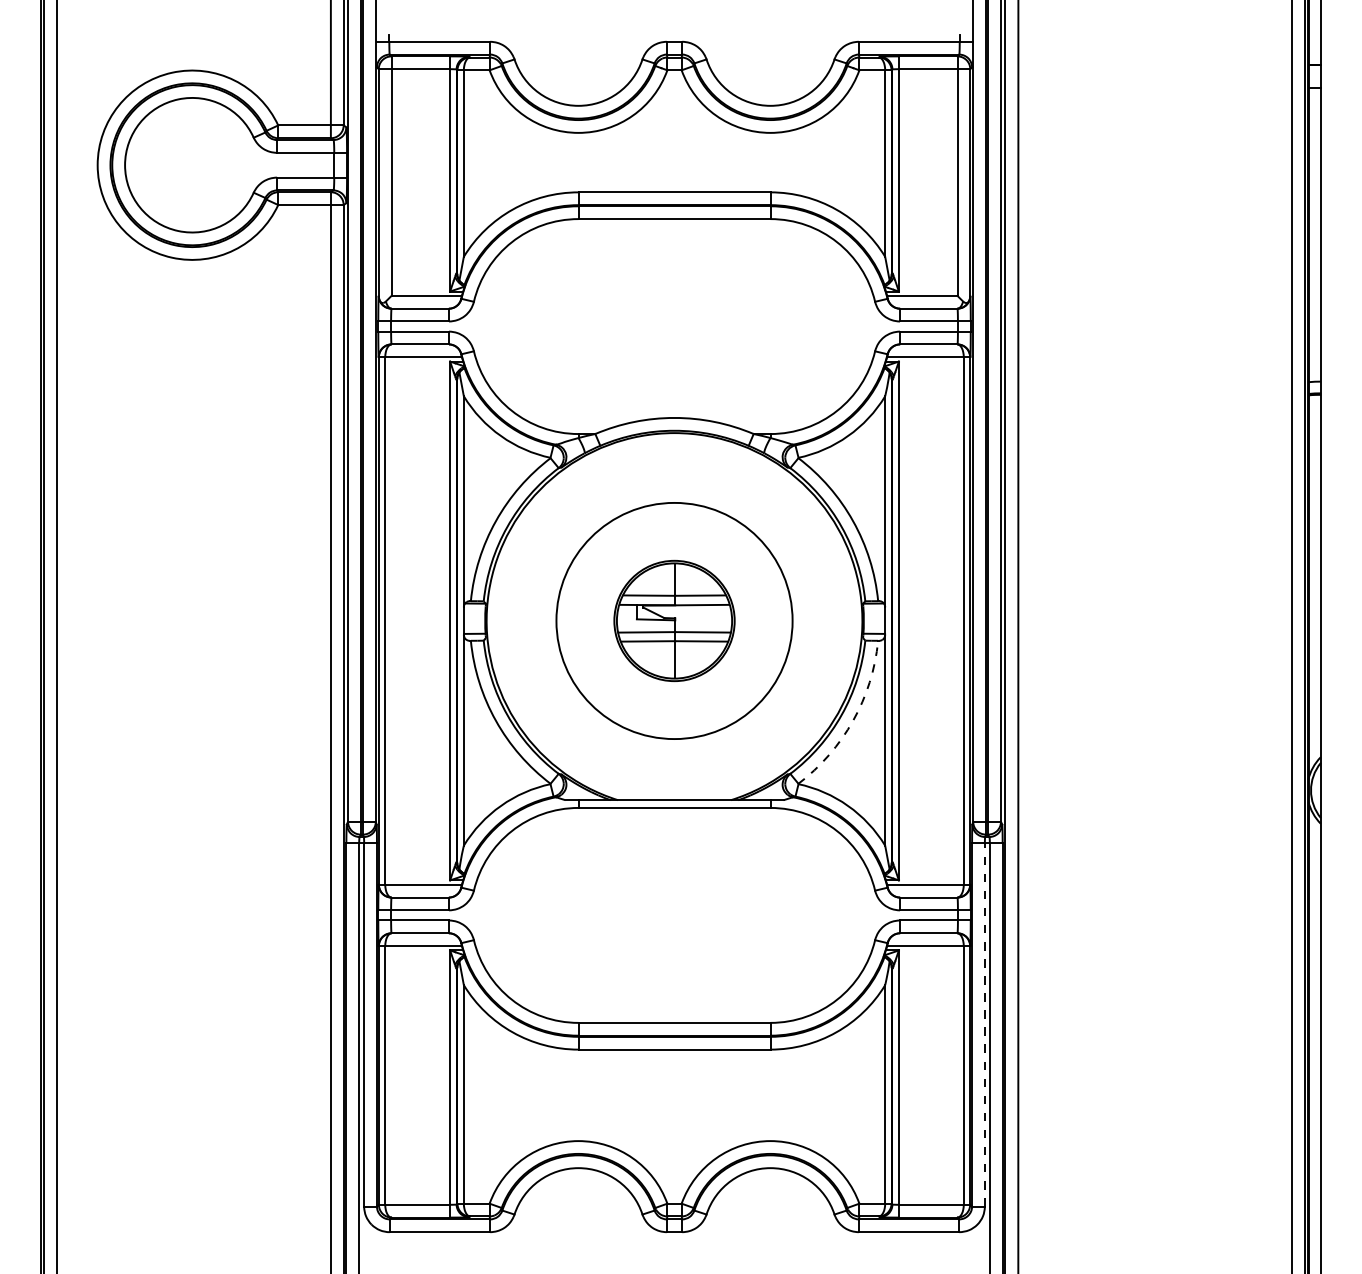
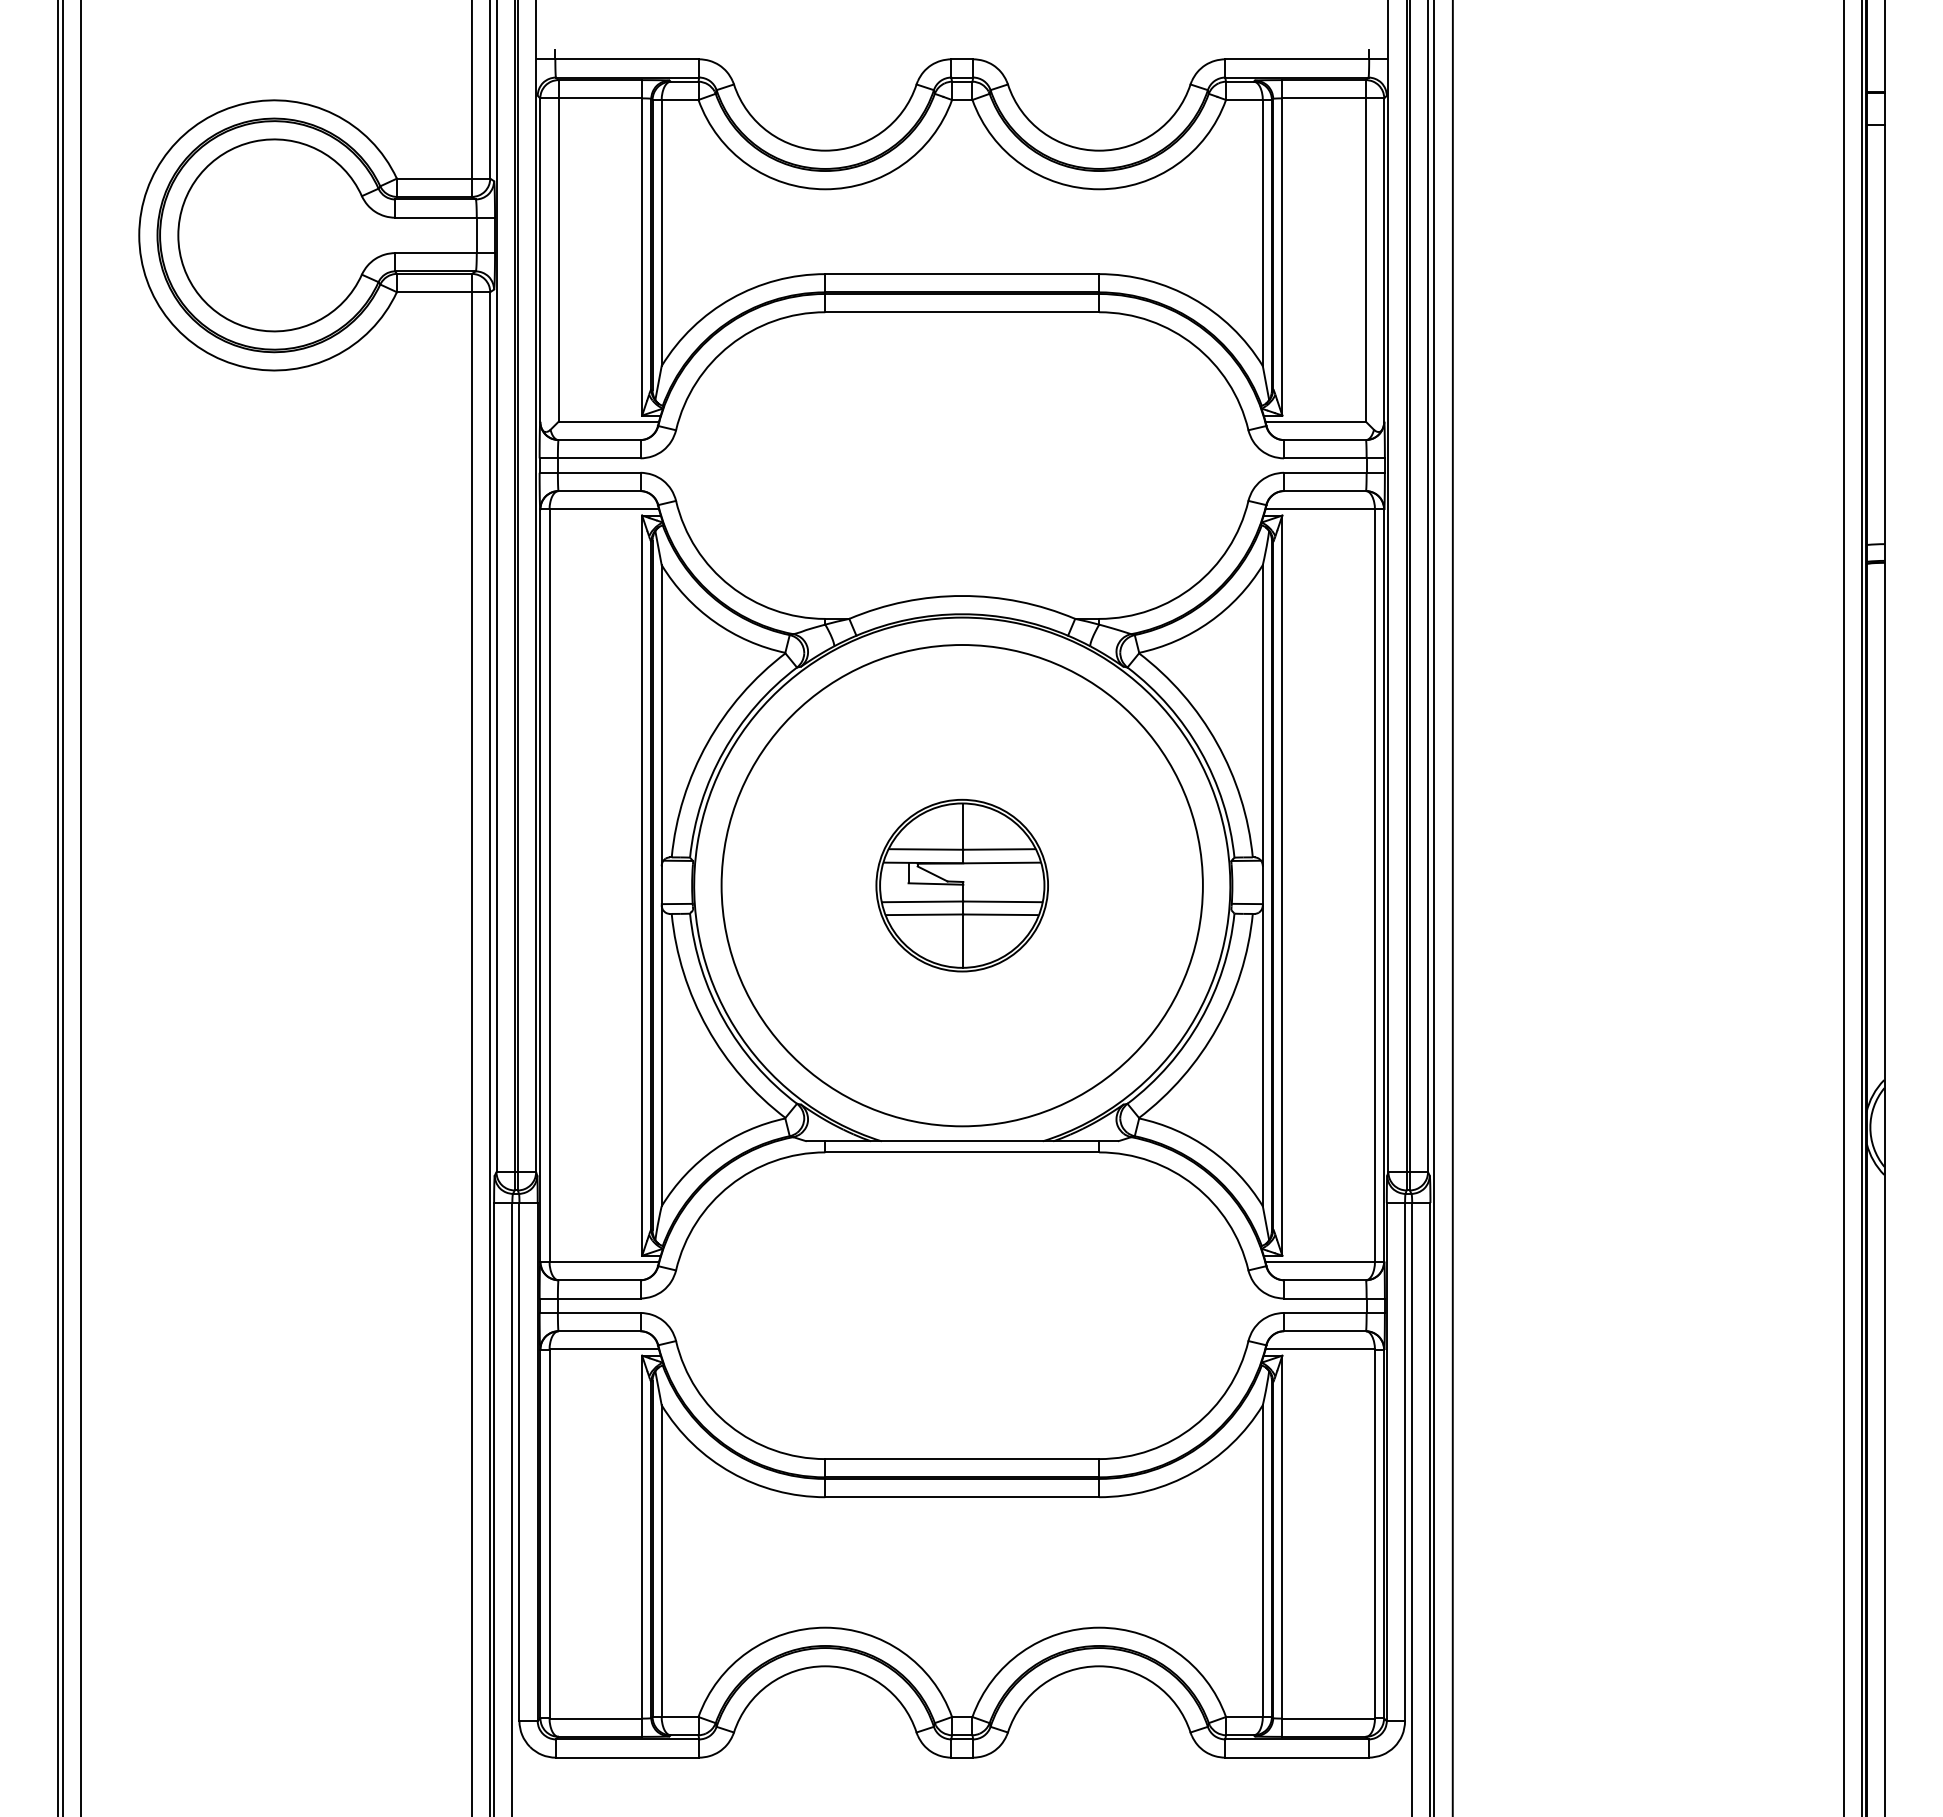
circle: (673, 620) -> (961, 885), size x1.43
arc: (853, 721) -> (1217, 1028), dashed -> solid
line: (985, 1024) -> (1405, 1461), dashed -> solid

